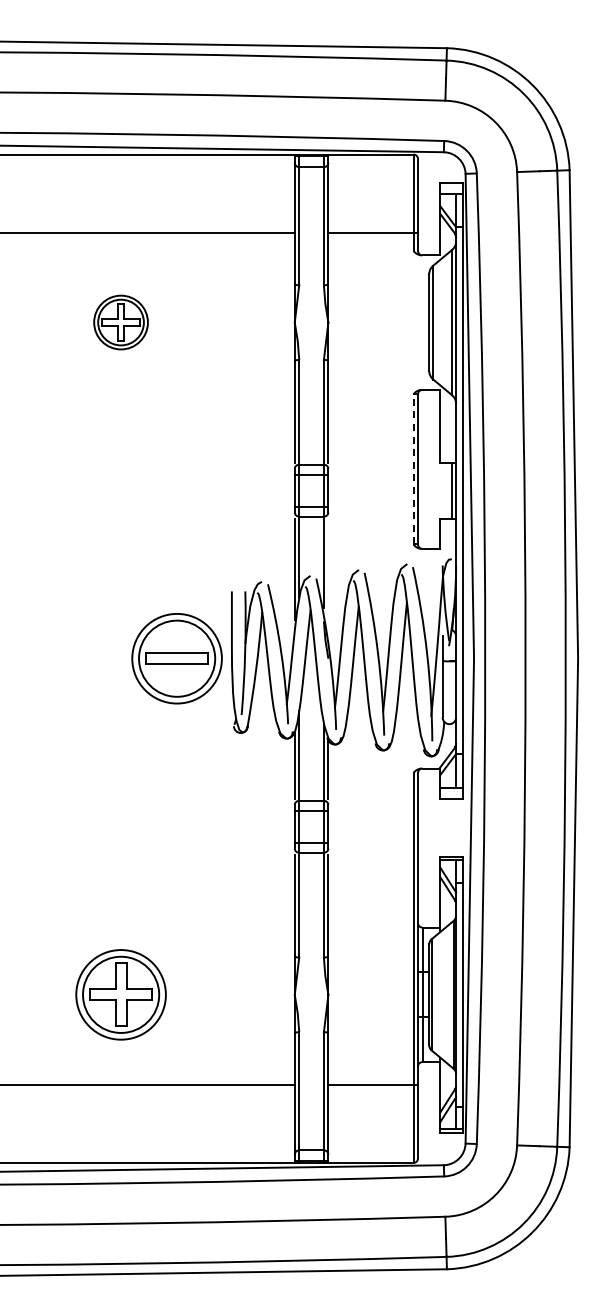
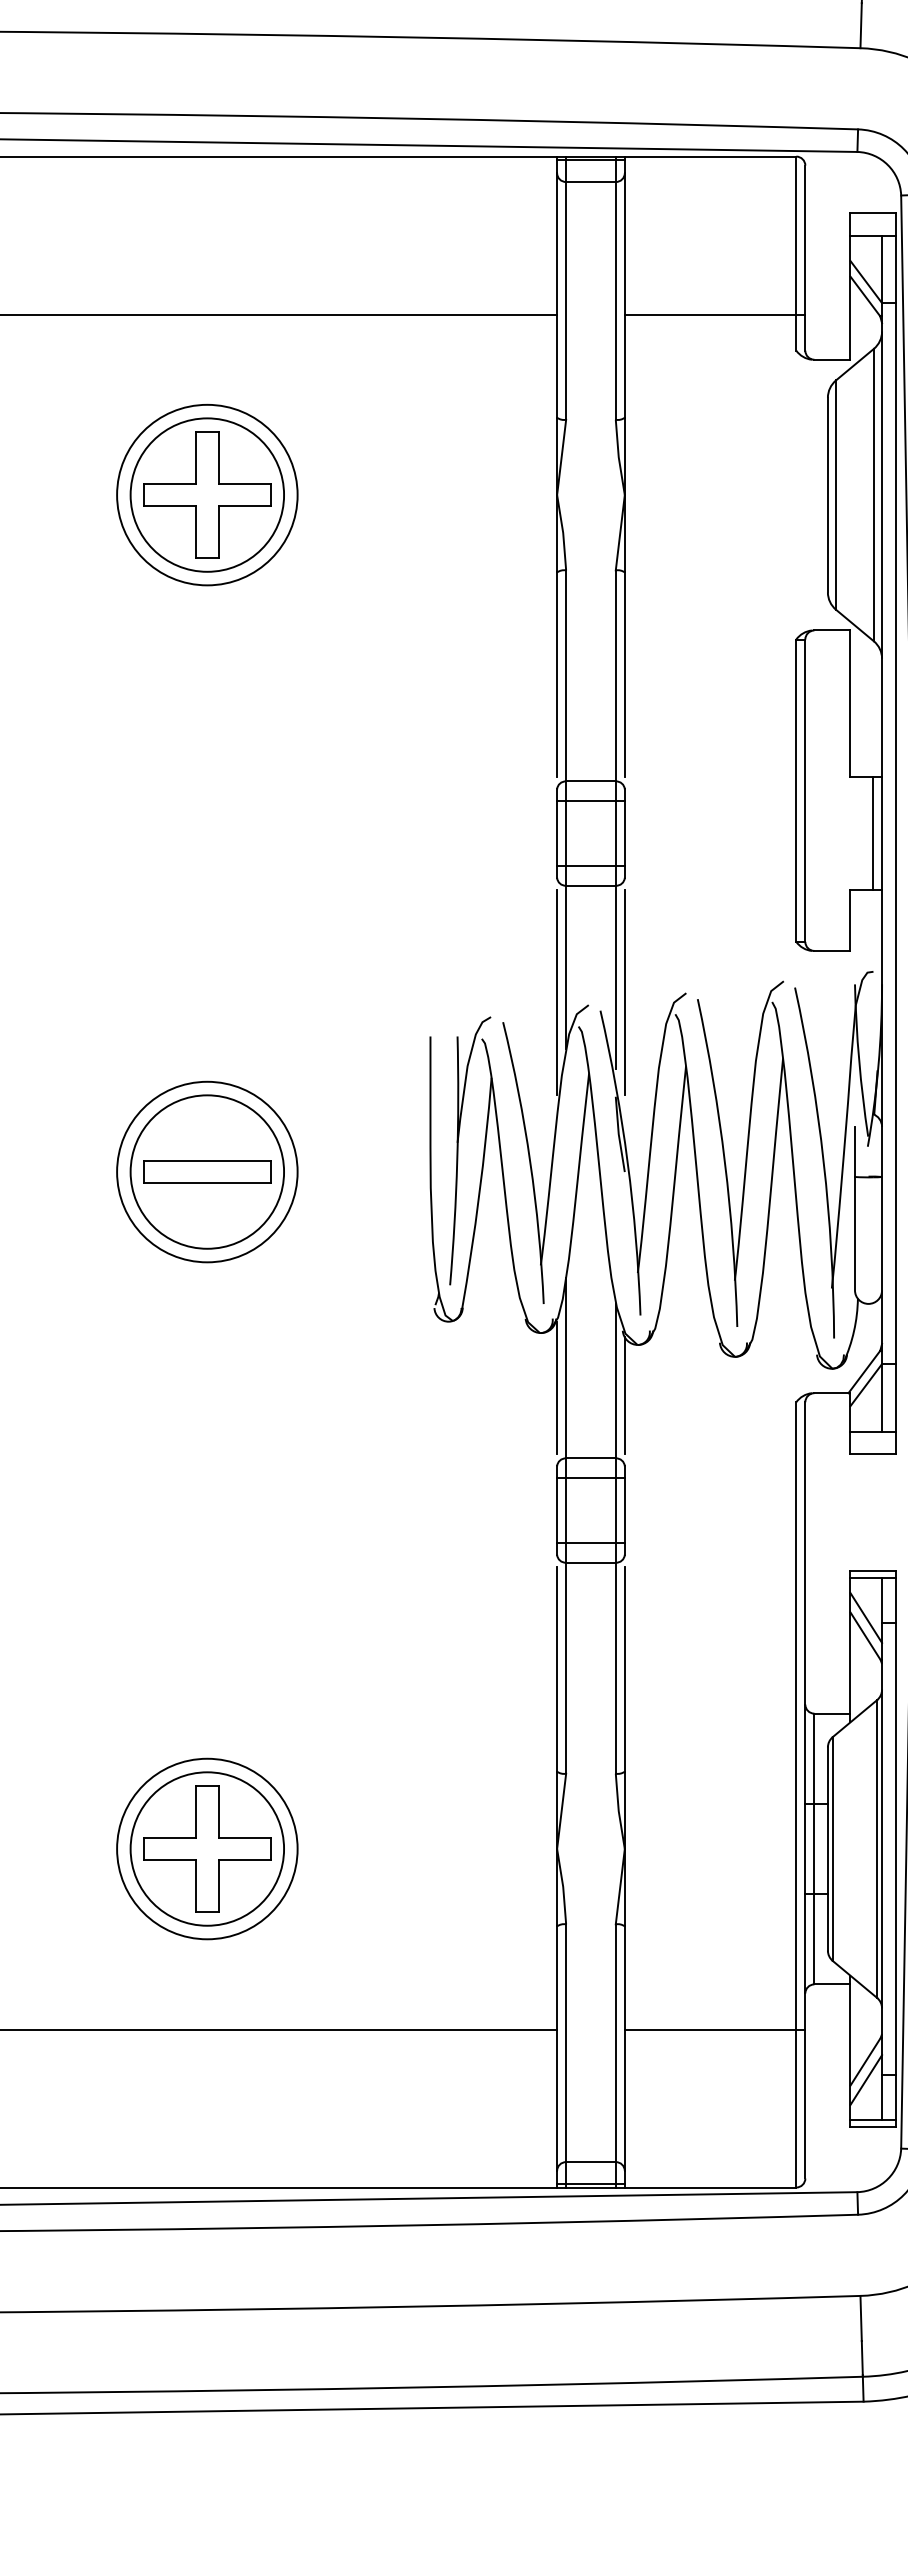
part: (120, 322) -> (206, 494), size x1.67
line: (413, 468) -> (796, 788), dashed -> solid
line: (328, 569) -> (625, 992), added
part: (176, 658) -> (206, 1171), moved

